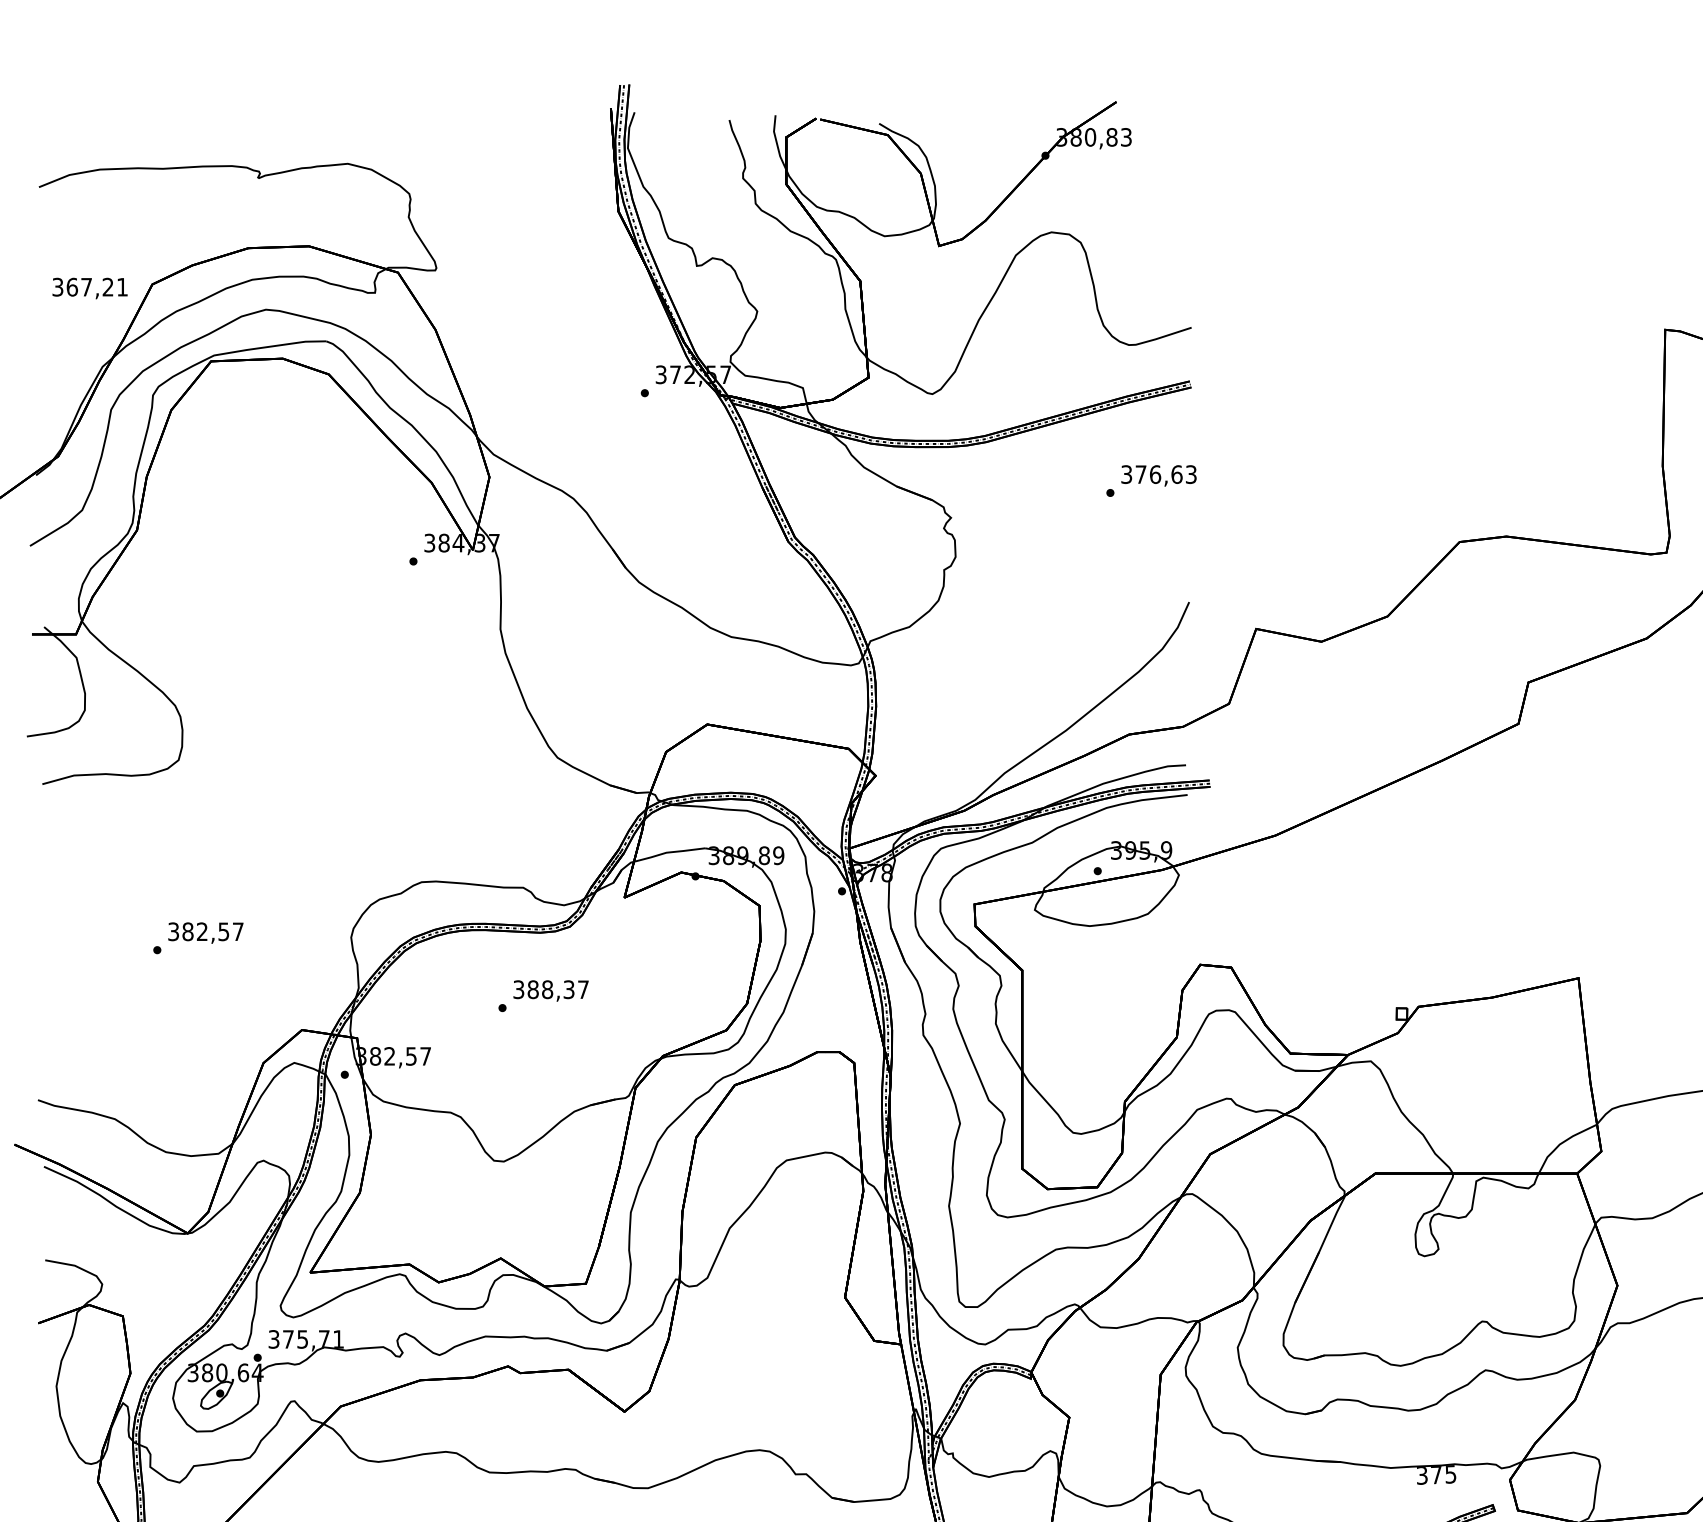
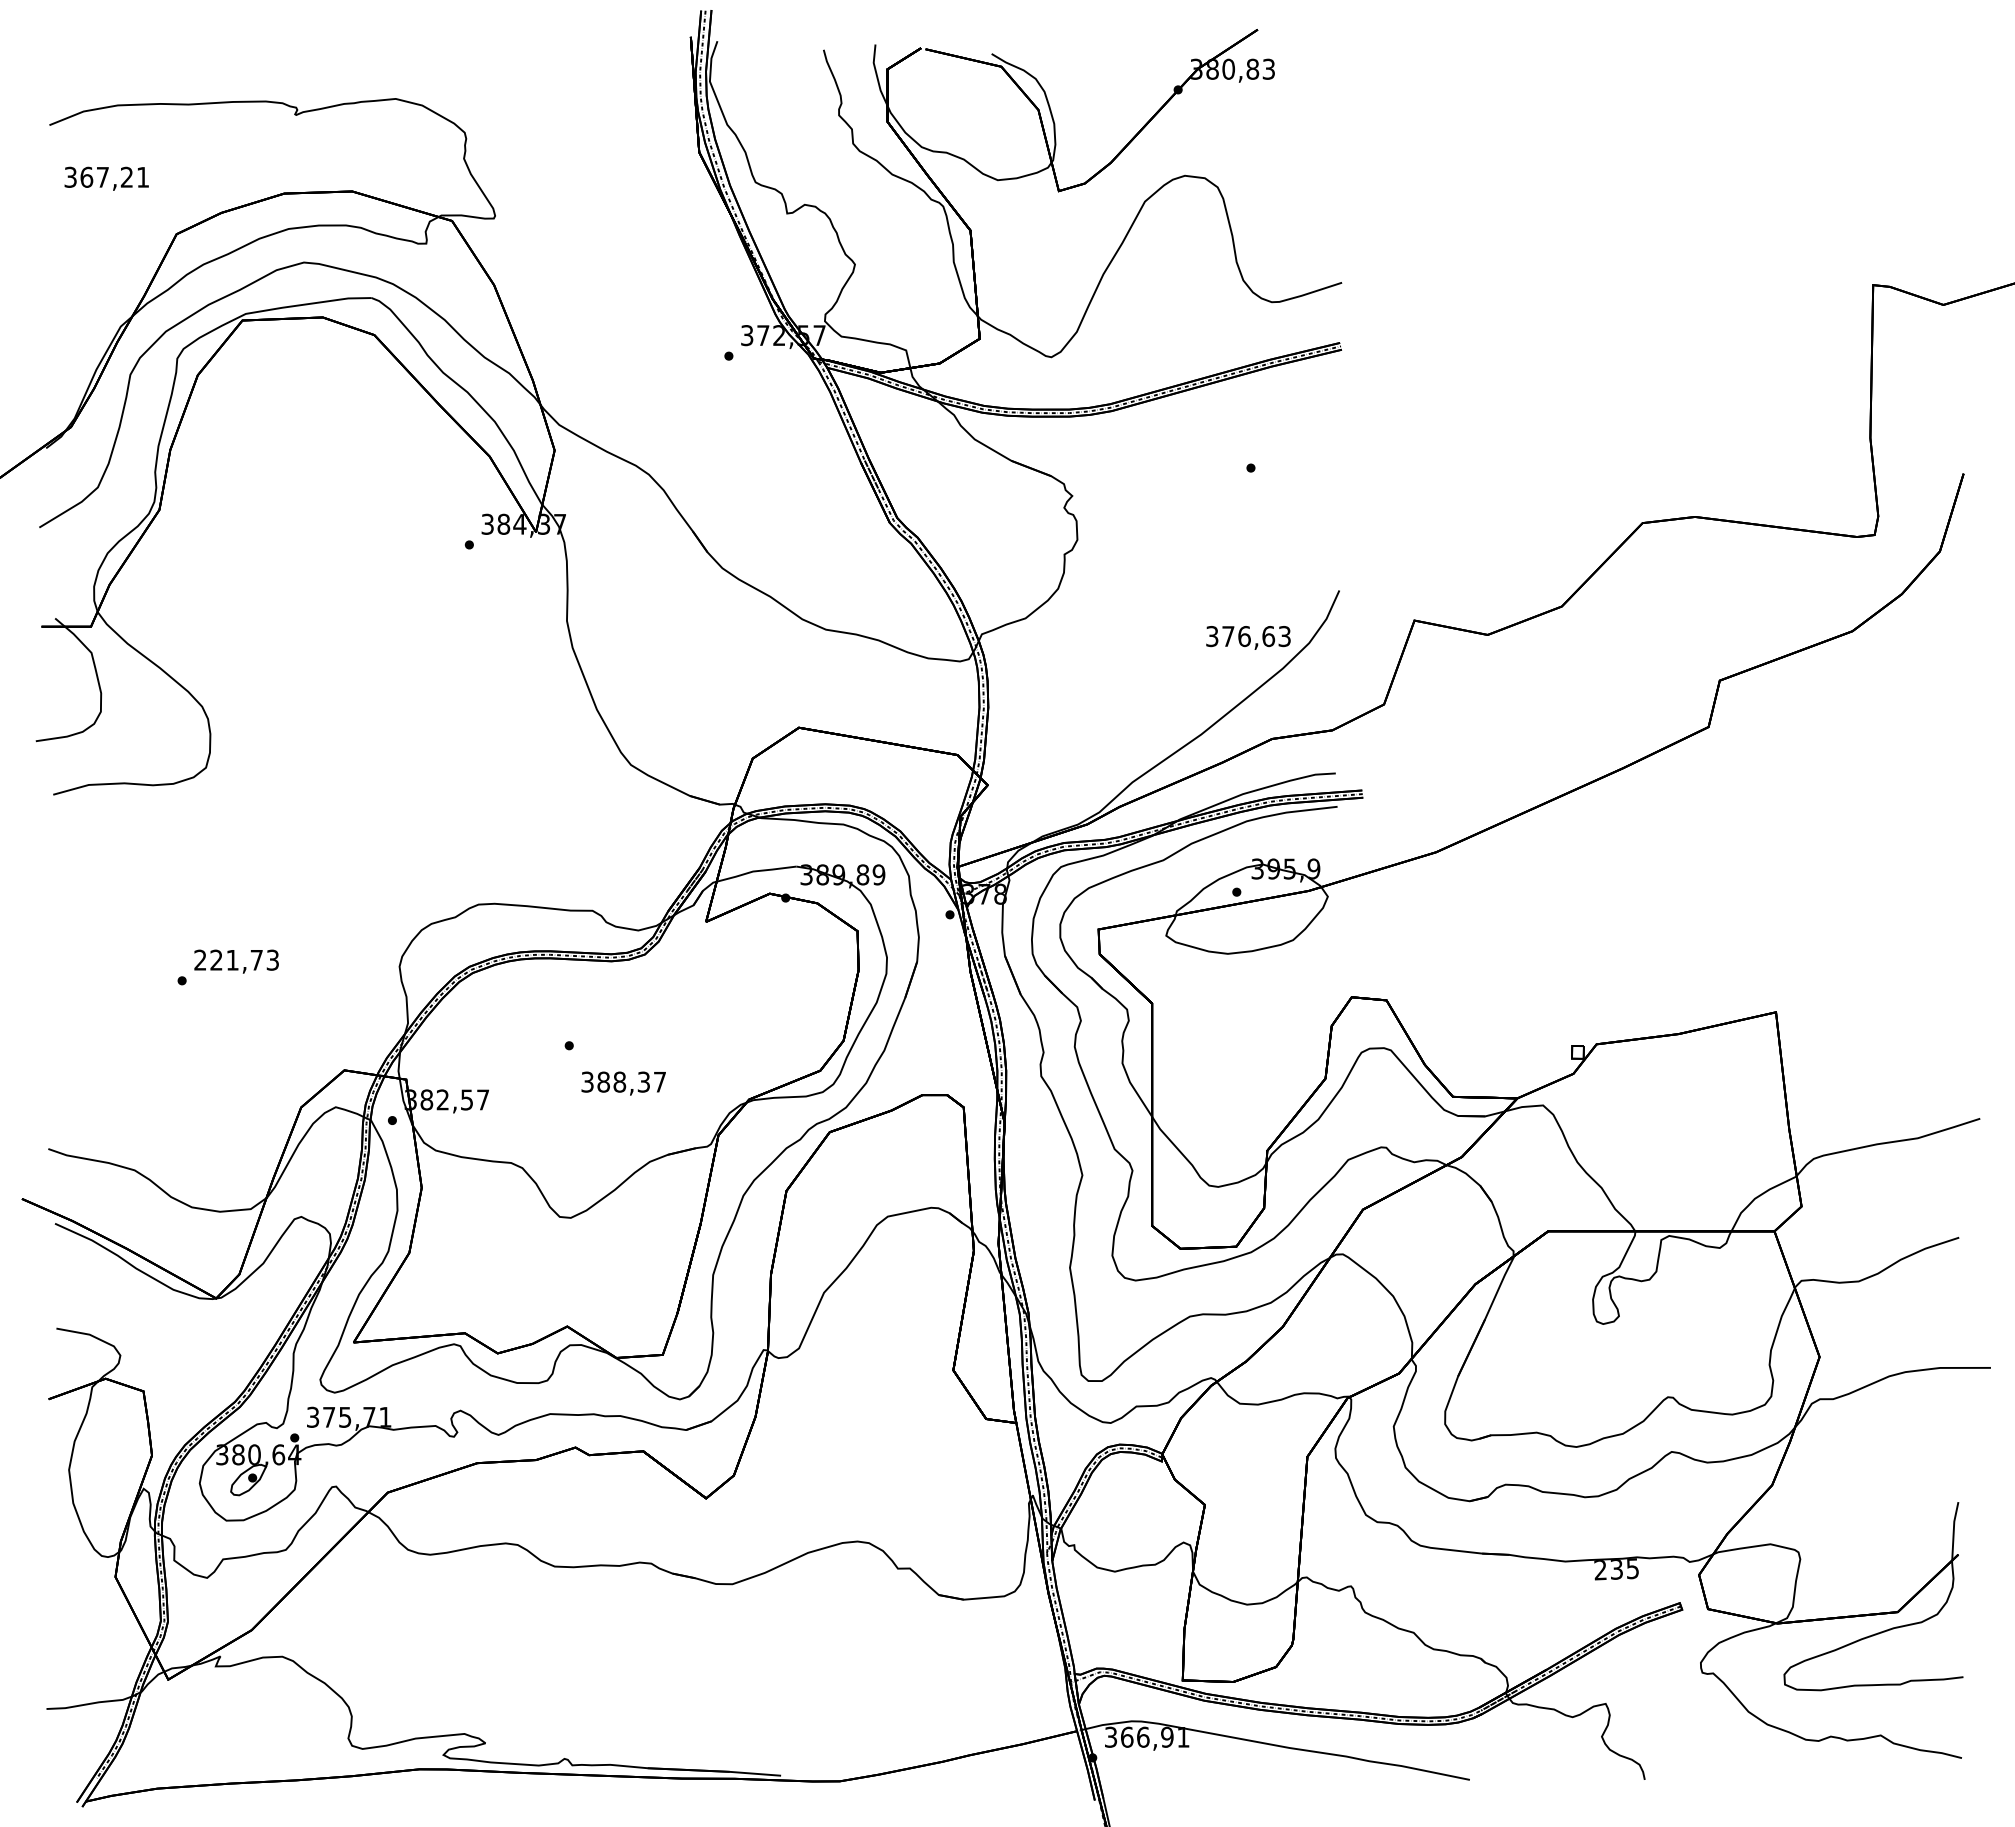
text: (89, 288) -> (106, 178), moved
text: (1159, 475) -> (1248, 637), moved
text: (205, 931) -> (236, 959), 382,57 -> 221,73
text: (550, 990) -> (623, 1083), moved
text: (1429, 1475) -> (1608, 1569), 375 -> 235

